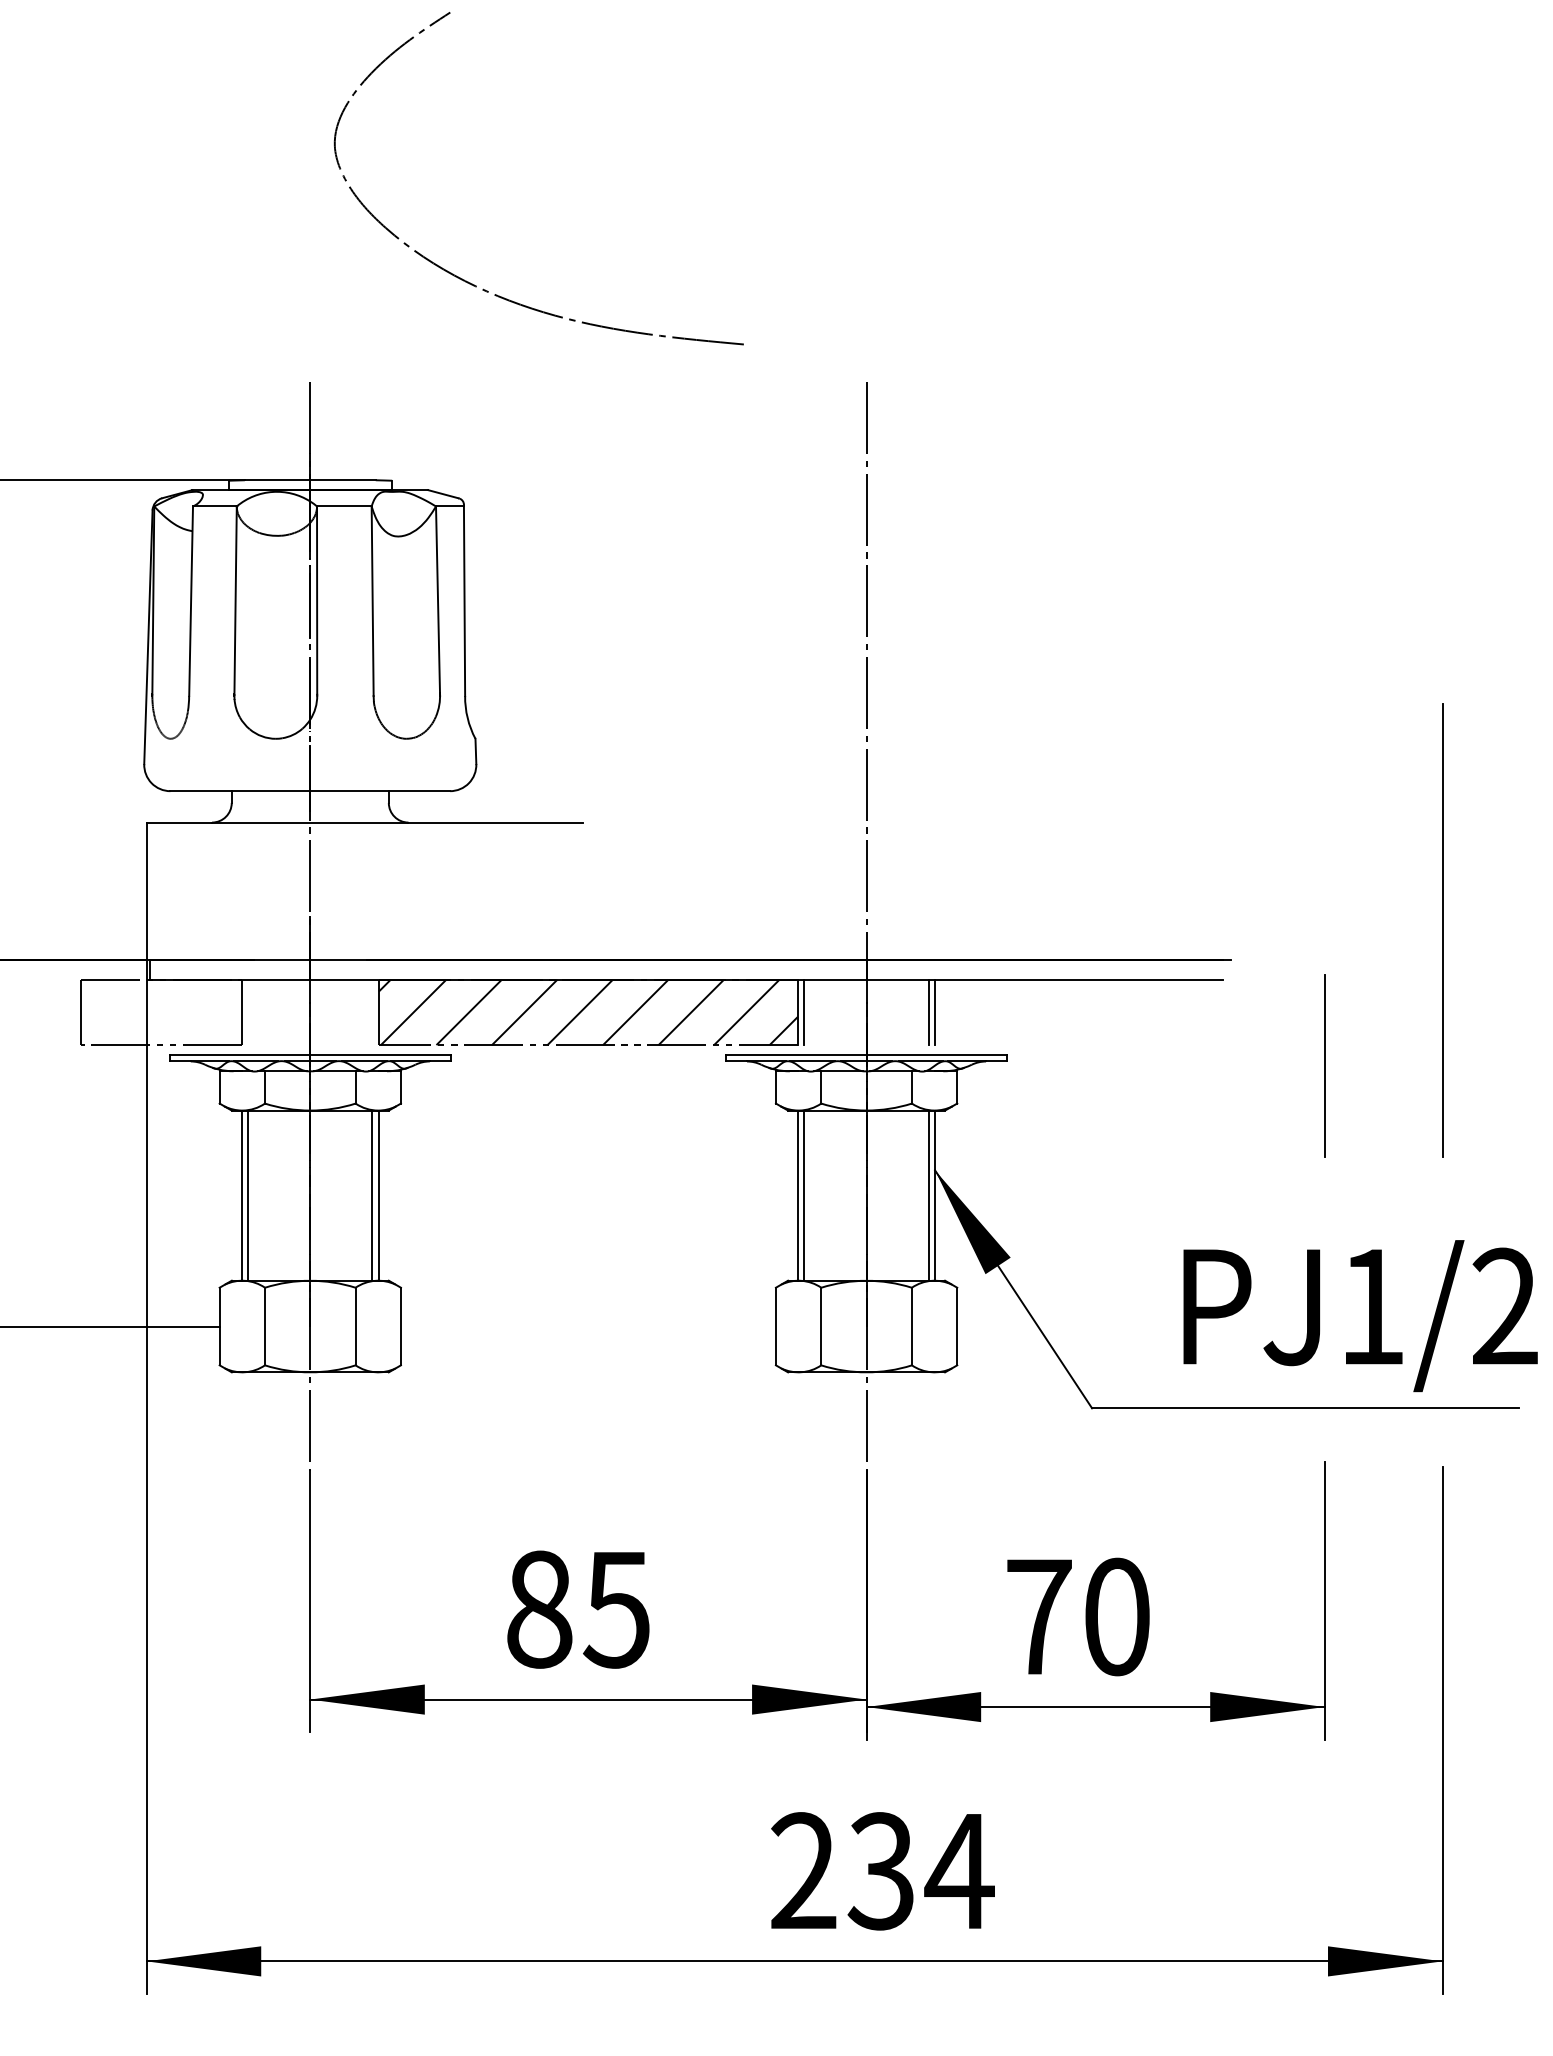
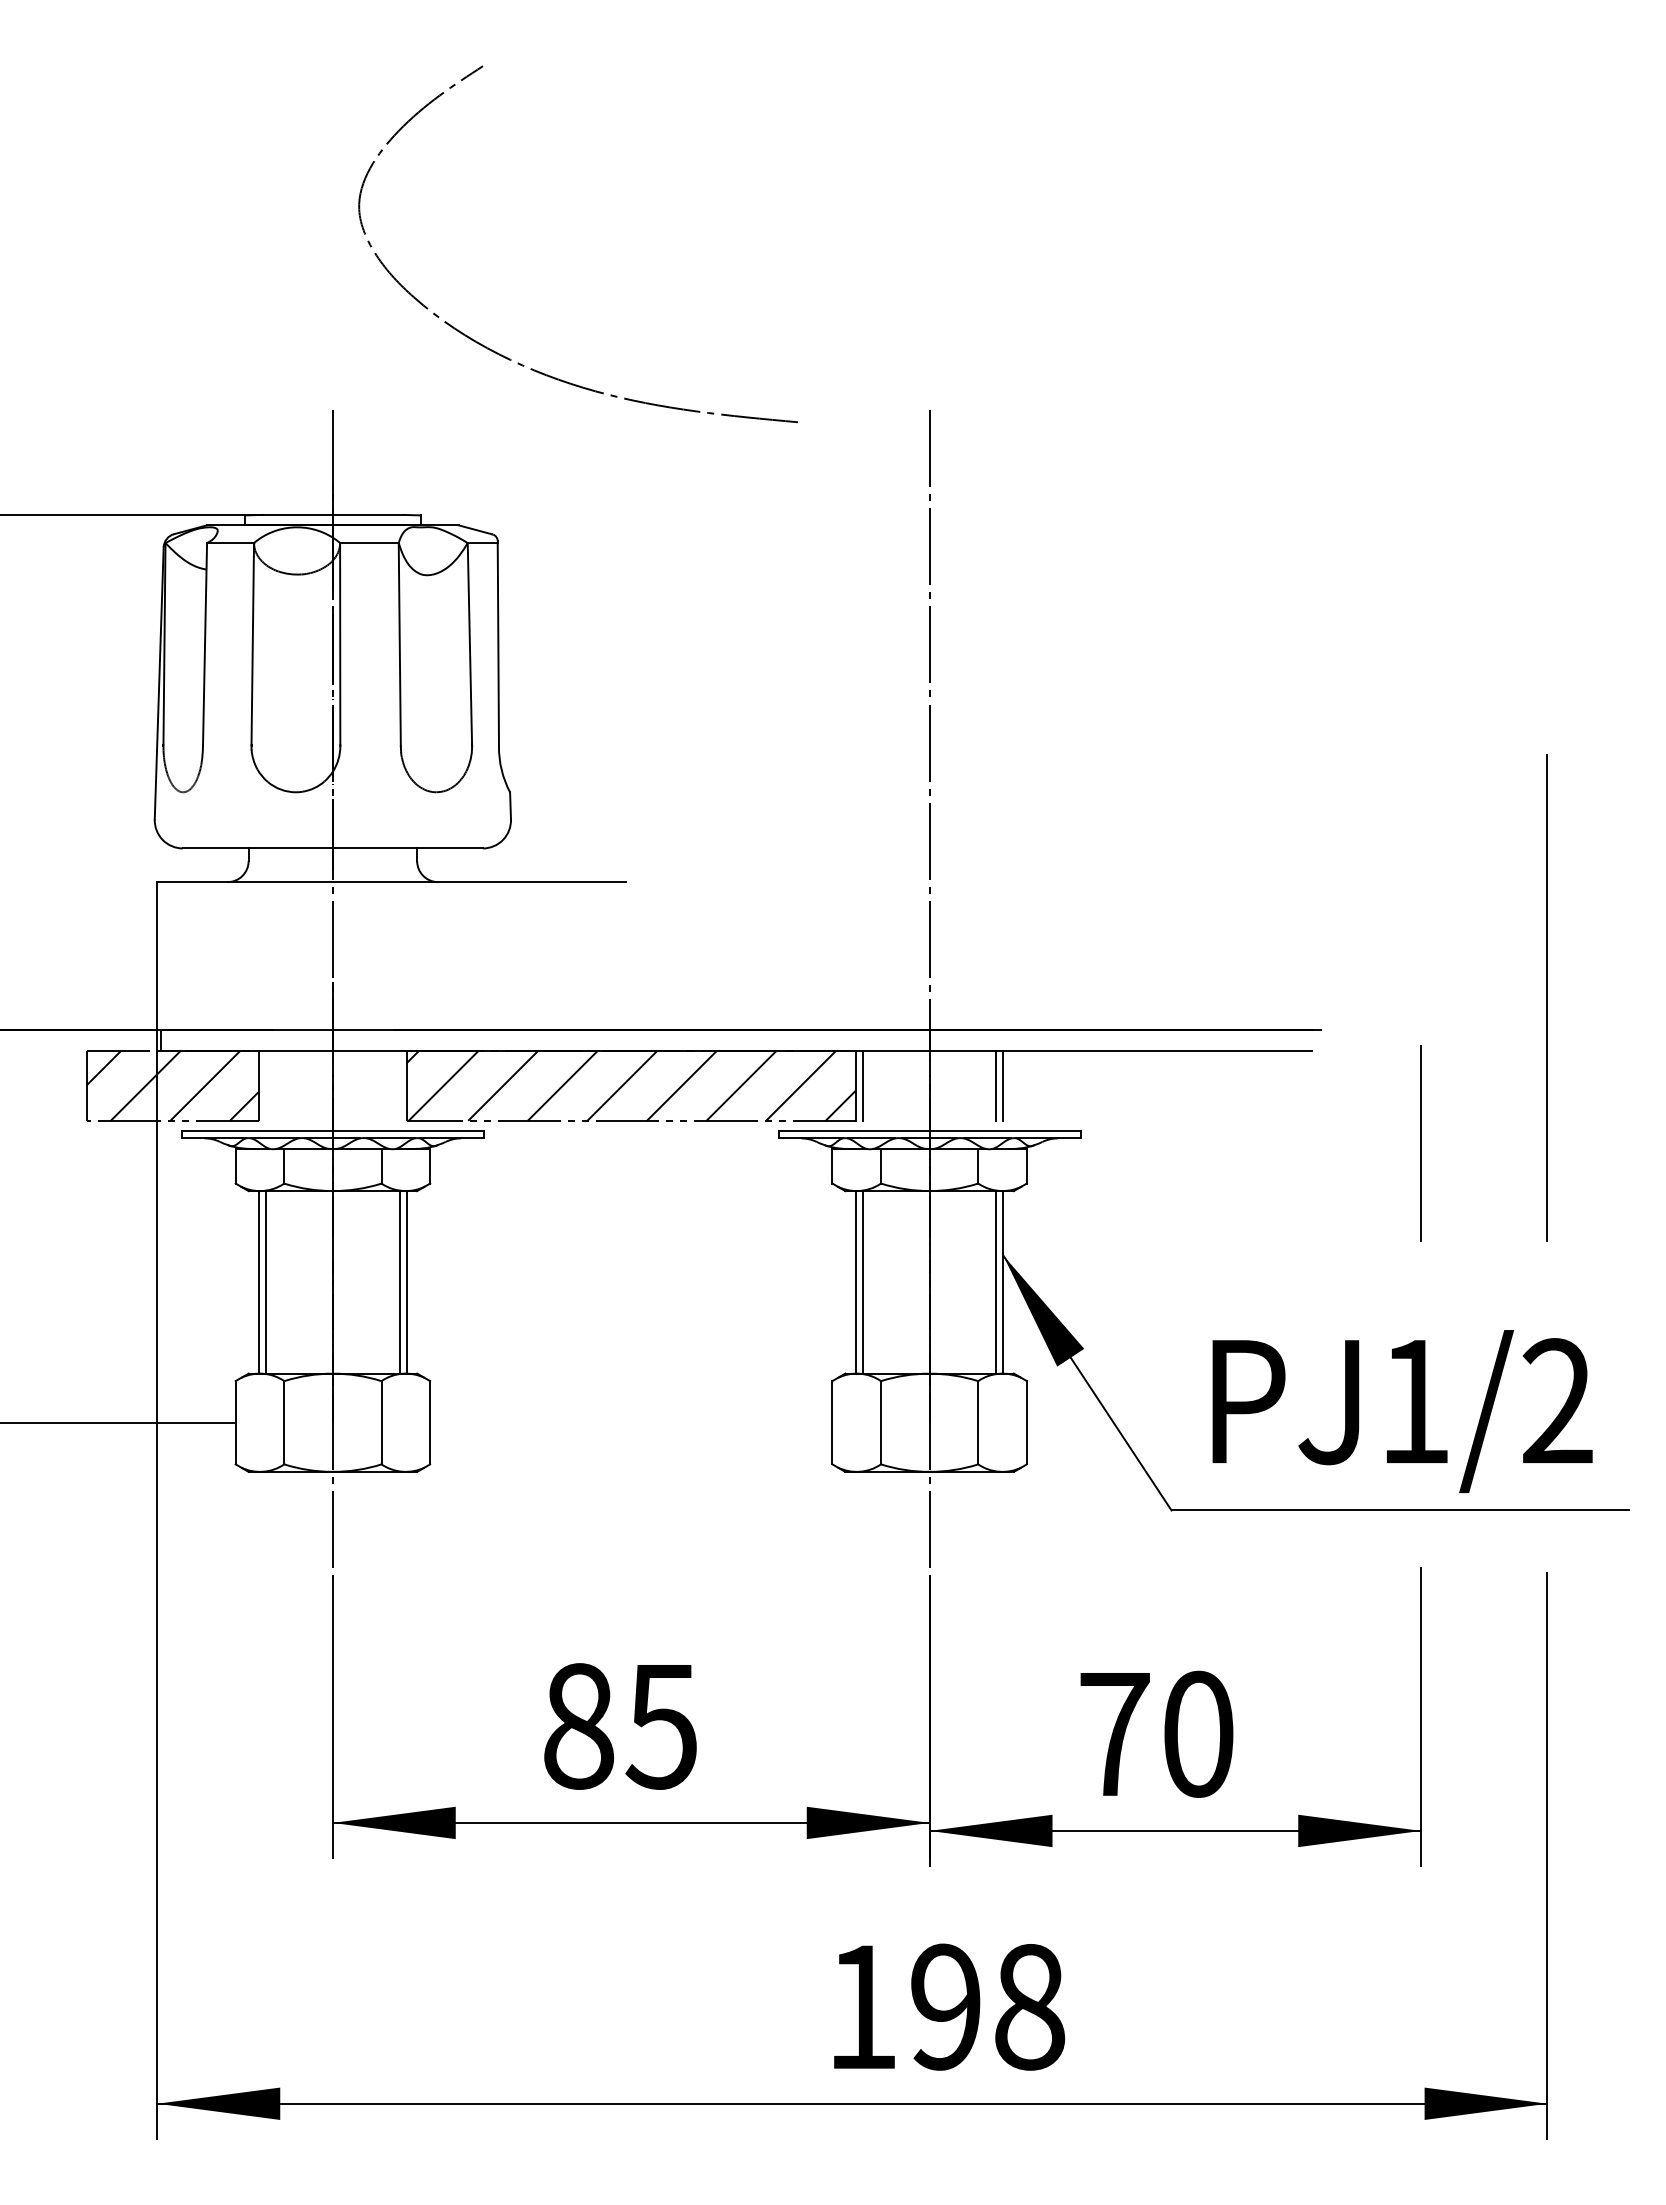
curve: (487, 290) -> (523, 364), moved
hatch: (161, 1012) -> (173, 1085), added
text: (1360, 1316) -> (1402, 1411), moved
text: (883, 1870) -> (947, 2006), 234 -> 198

